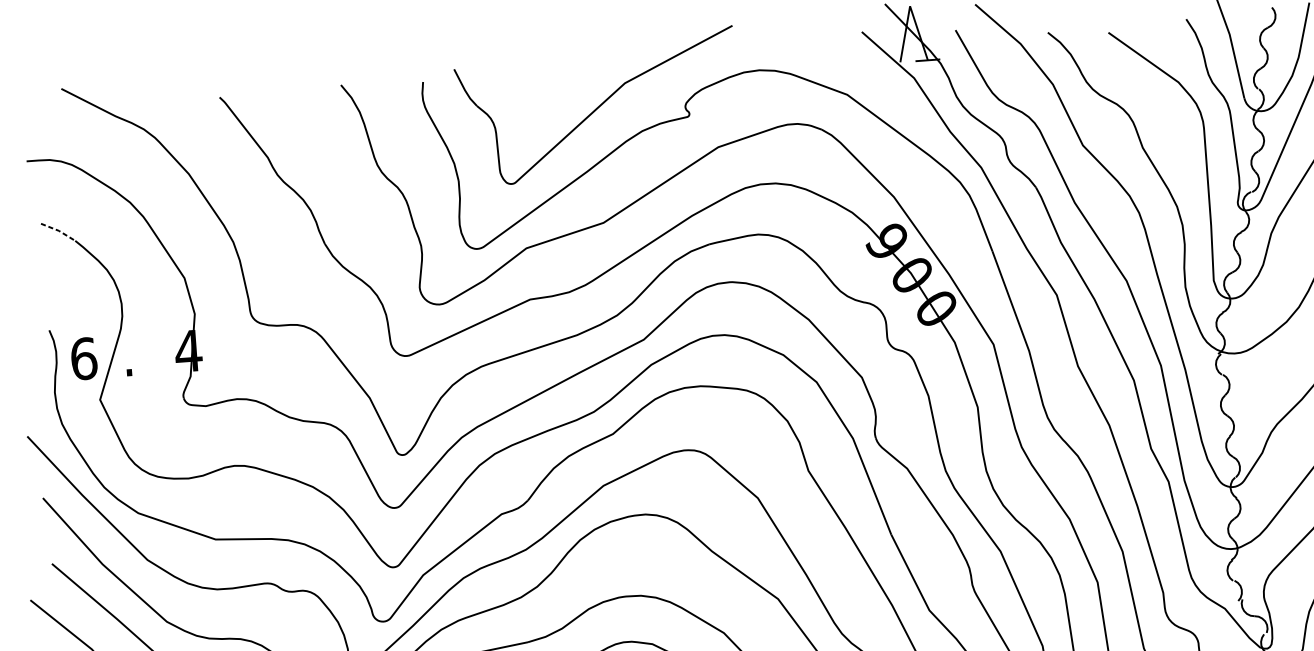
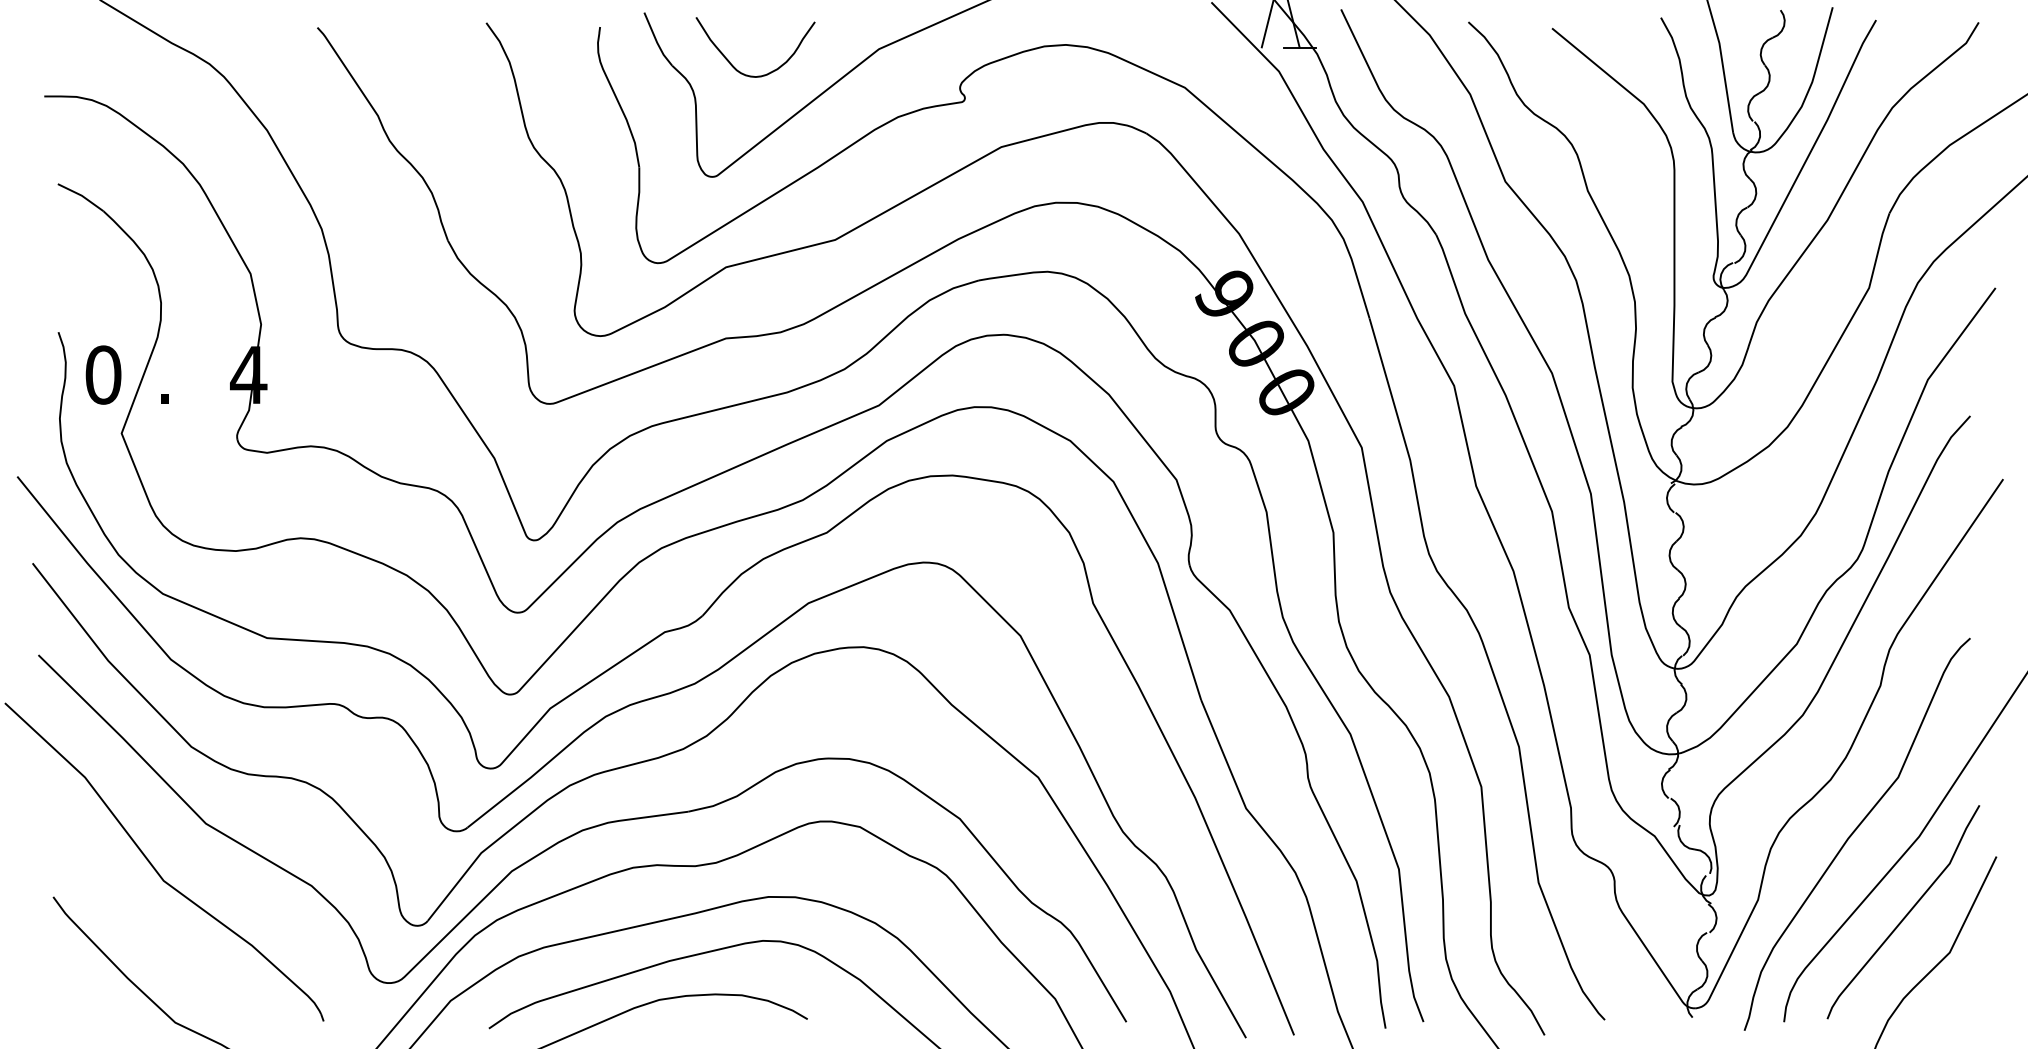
curve: (536, 108) -> (753, 75), added
line: (58, 230) -> (81, 195), dashed -> solid
text: (83, 358) -> (103, 374), 6 -> 0

